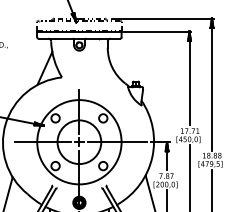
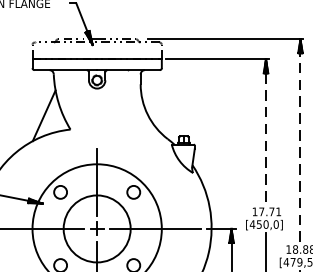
line: (189, 77) -> (265, 129), solid -> dashed
line: (211, 84) -> (299, 140), solid -> dashed

